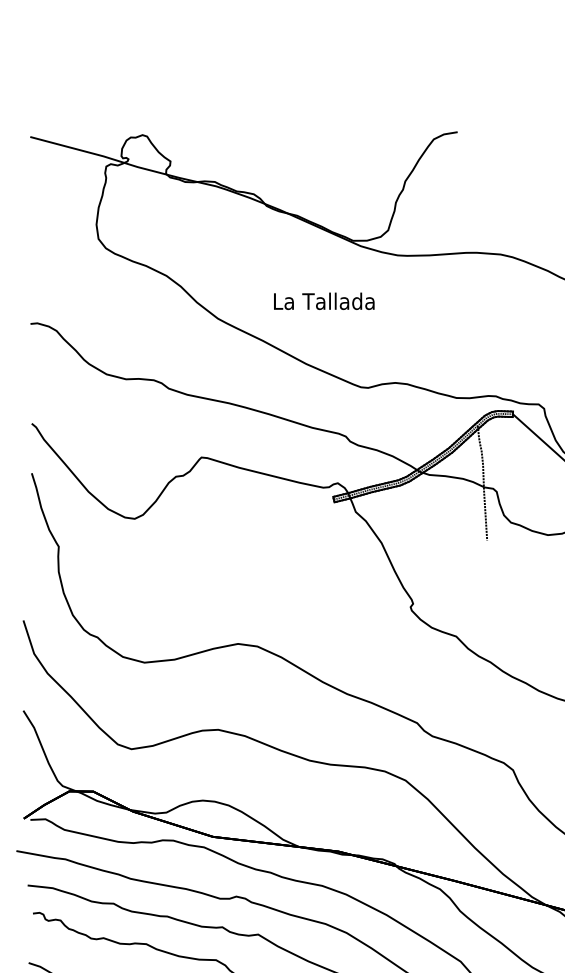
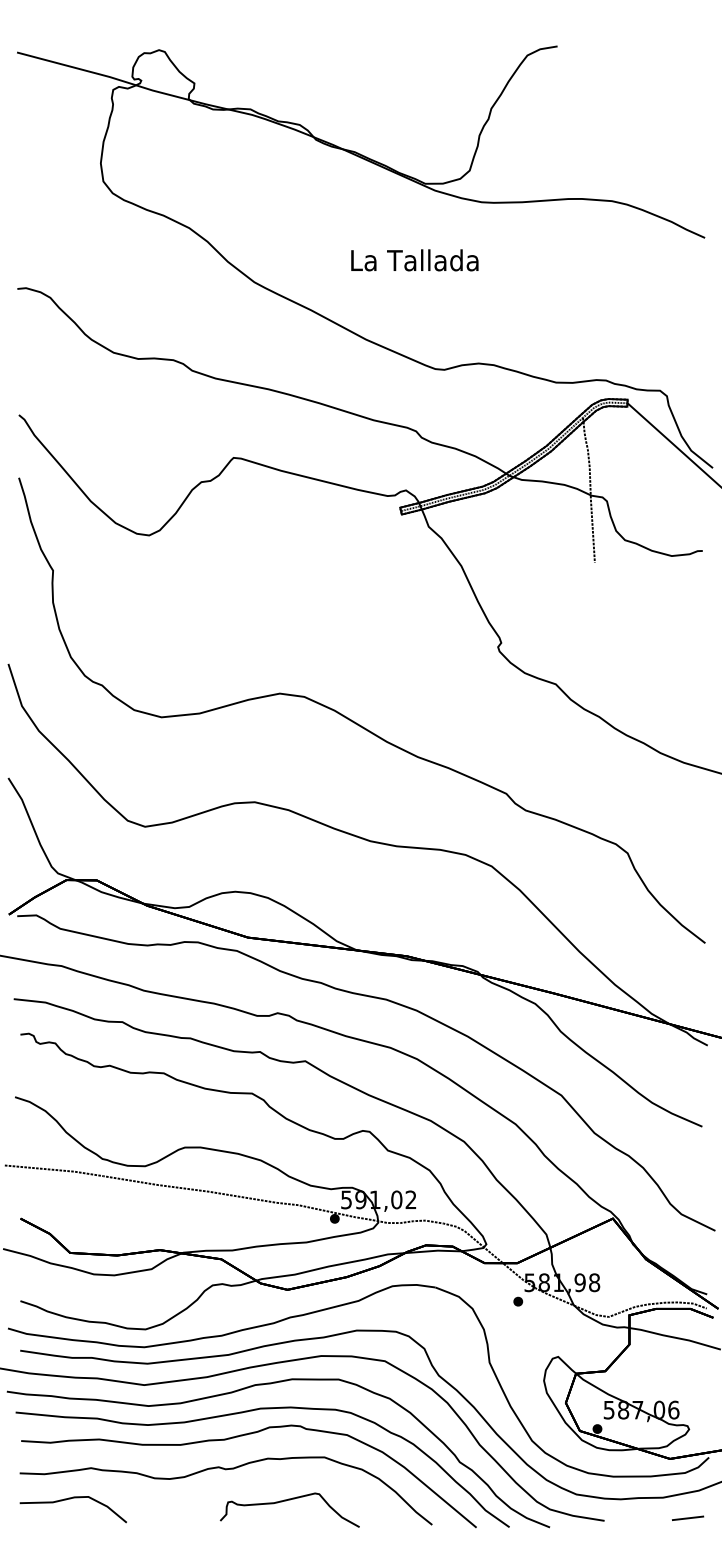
text: (323, 301) -> (414, 260), moved

